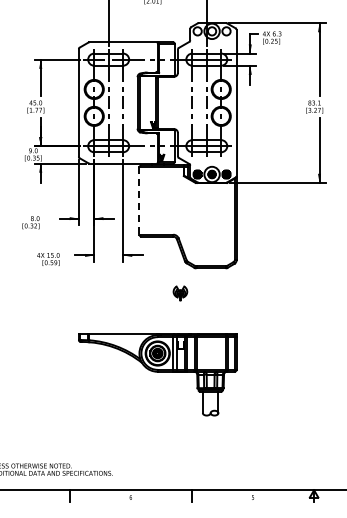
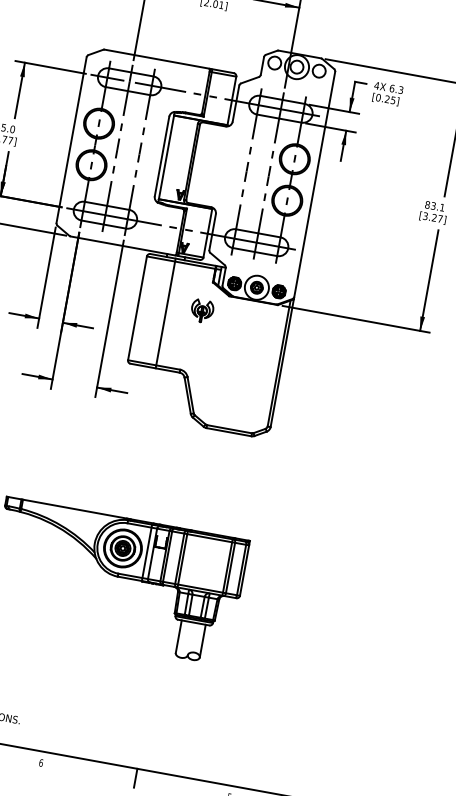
line: (157, 200) -> (165, 312), added
line: (139, 201) -> (137, 309), dashed -> solid
part: (180, 293) -> (202, 311), moved

